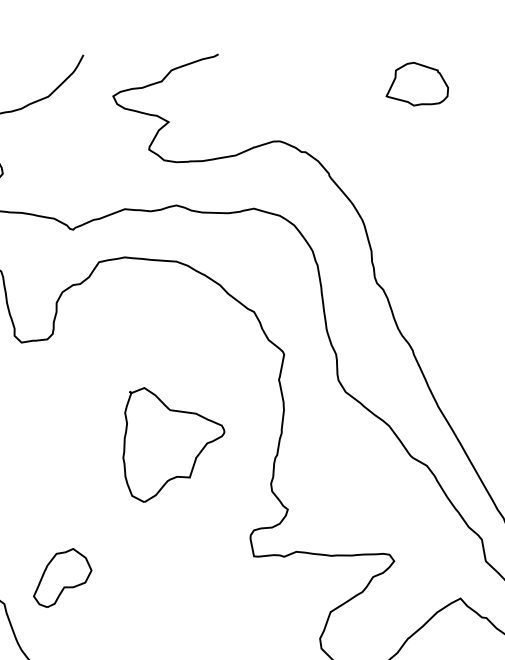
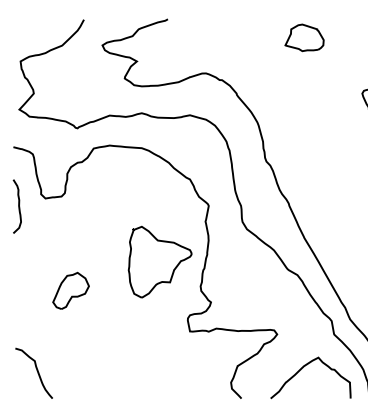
part: (417, 83) -> (304, 37), moved
part: (172, 443) -> (159, 261), moved
part: (61, 577) -> (70, 290), moved

